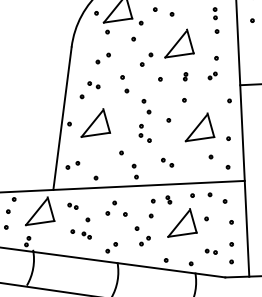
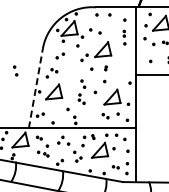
part: (212, 68) -> (121, 64), removed
part: (124, 83) -> (15, 70), moved
line: (61, 118) -> (35, 88), solid -> dashed
part: (167, 163) -> (105, 116), moved

